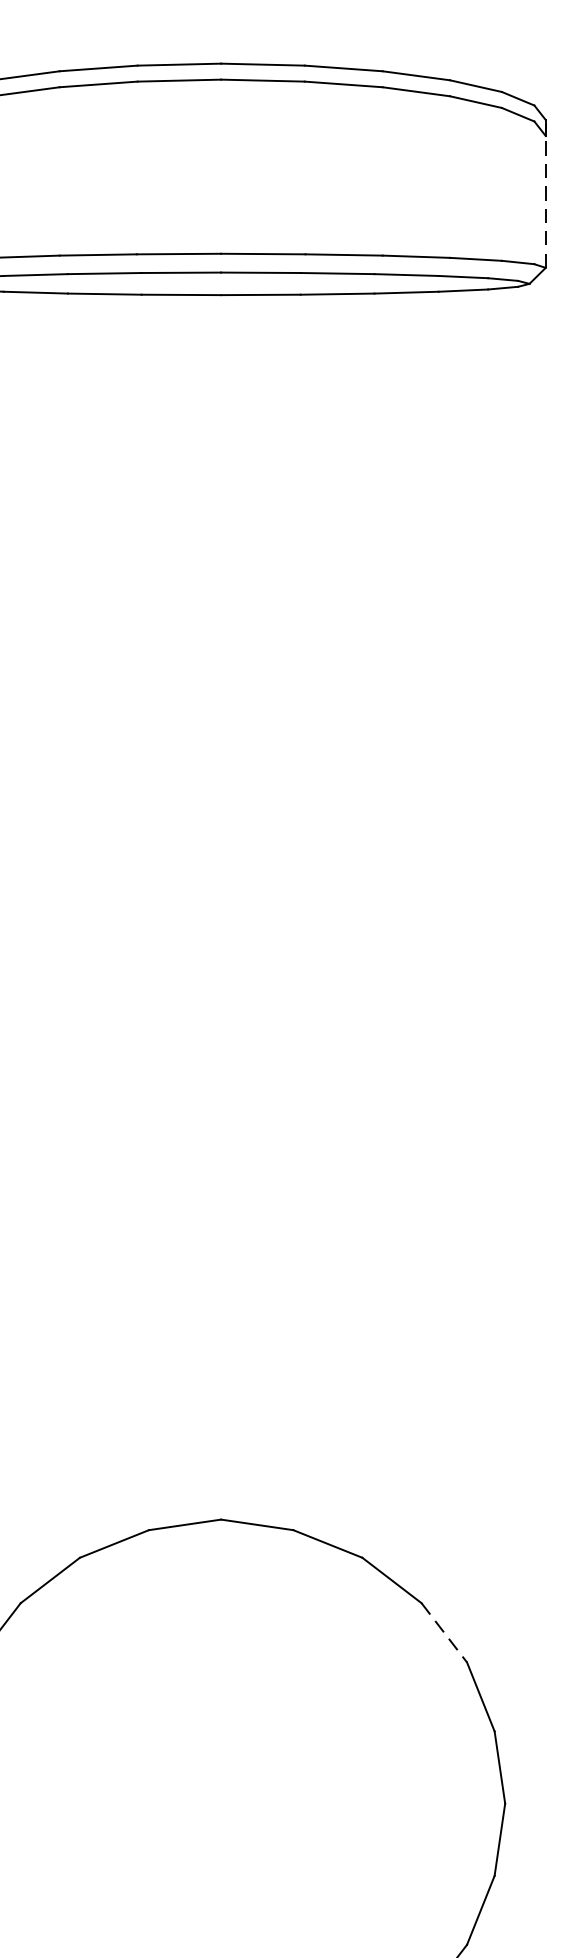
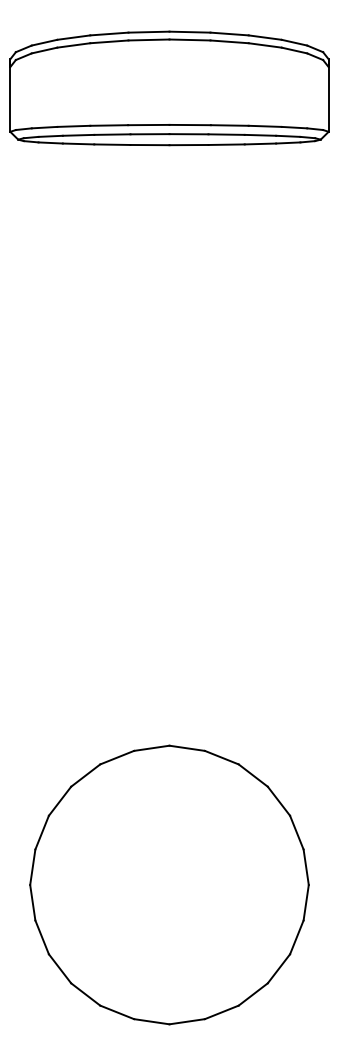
line: (545, 195) -> (328, 96), dashed -> solid
line: (445, 1633) -> (279, 801), dashed -> solid

